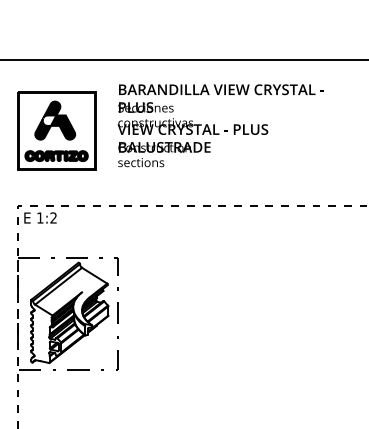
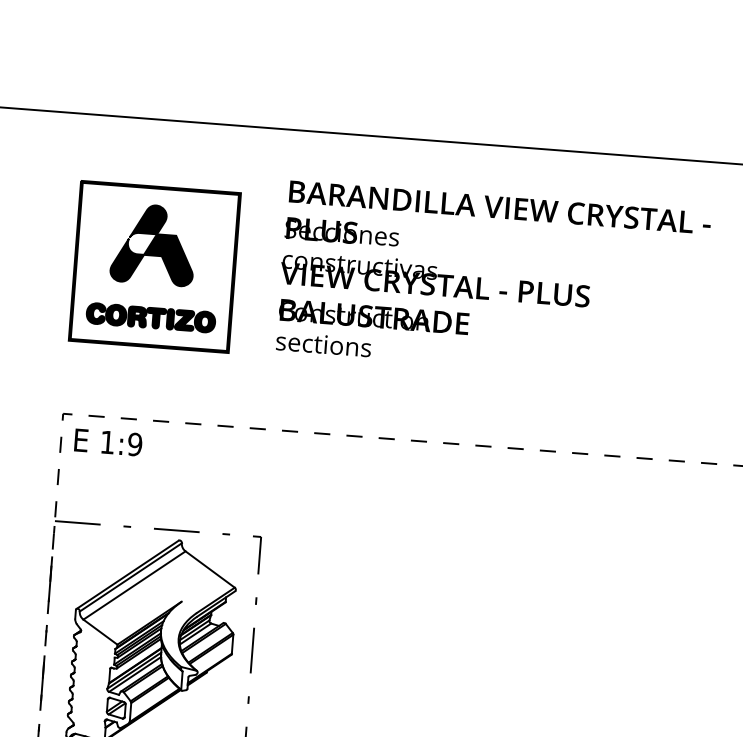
text: (53, 217) -> (134, 443), 1:2 -> 1:9

